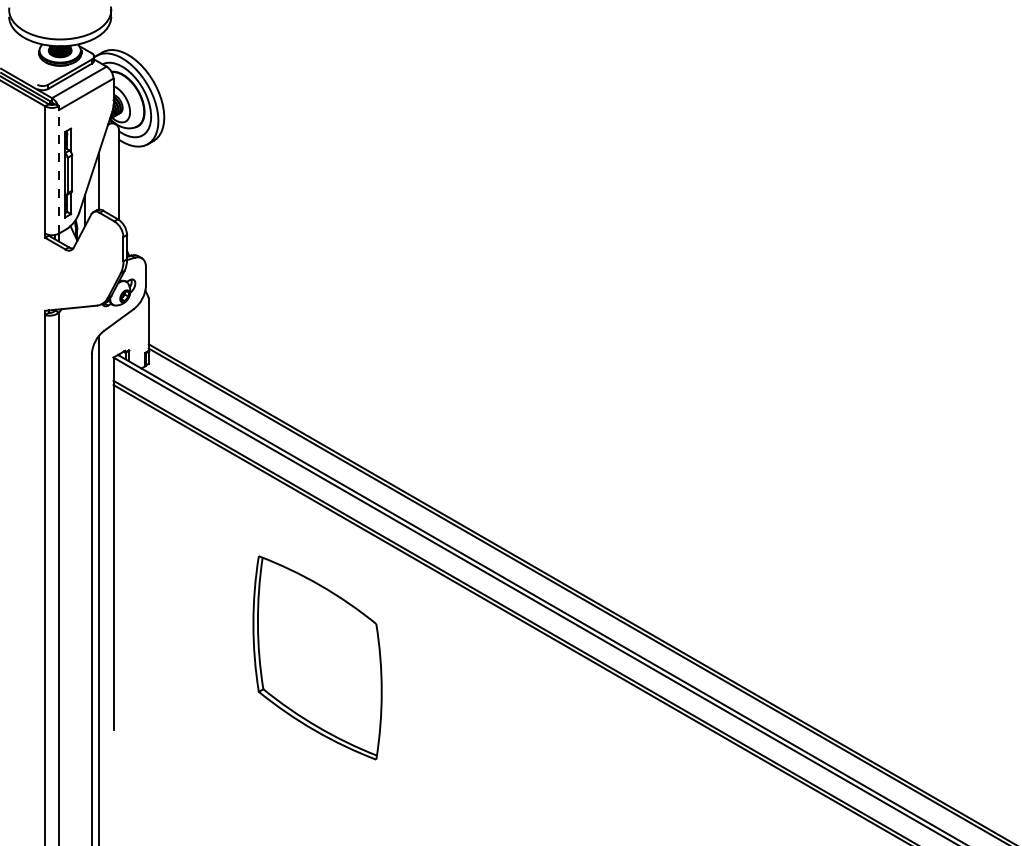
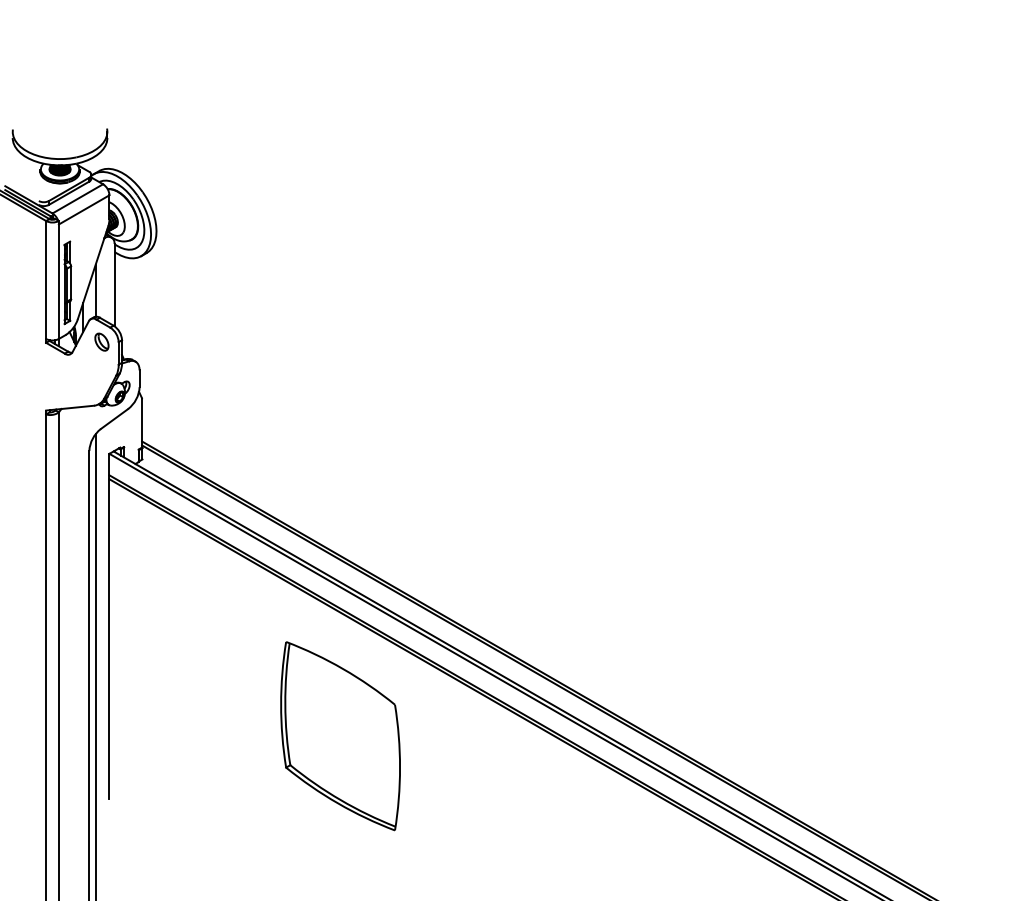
line: (58, 171) -> (58, 281), dashed -> solid
part: (104, 236) -> (101, 341), added
part: (317, 658) -> (340, 736), moved

